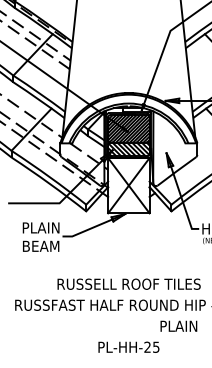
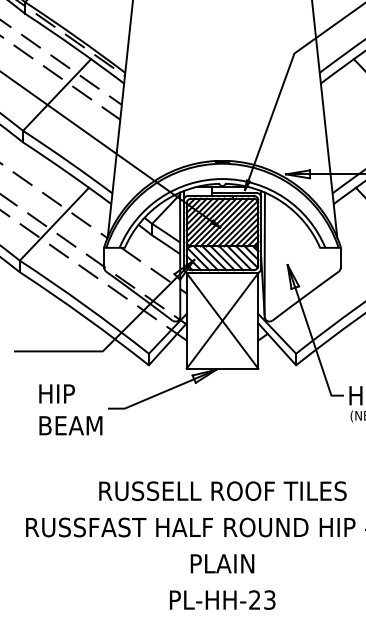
text: (41, 227) -> (71, 393), PLAIN -> HIP
text: (178, 325) -> (221, 562), moved
text: (156, 346) -> (270, 598), PL-HH-25 -> PL-HH-23

